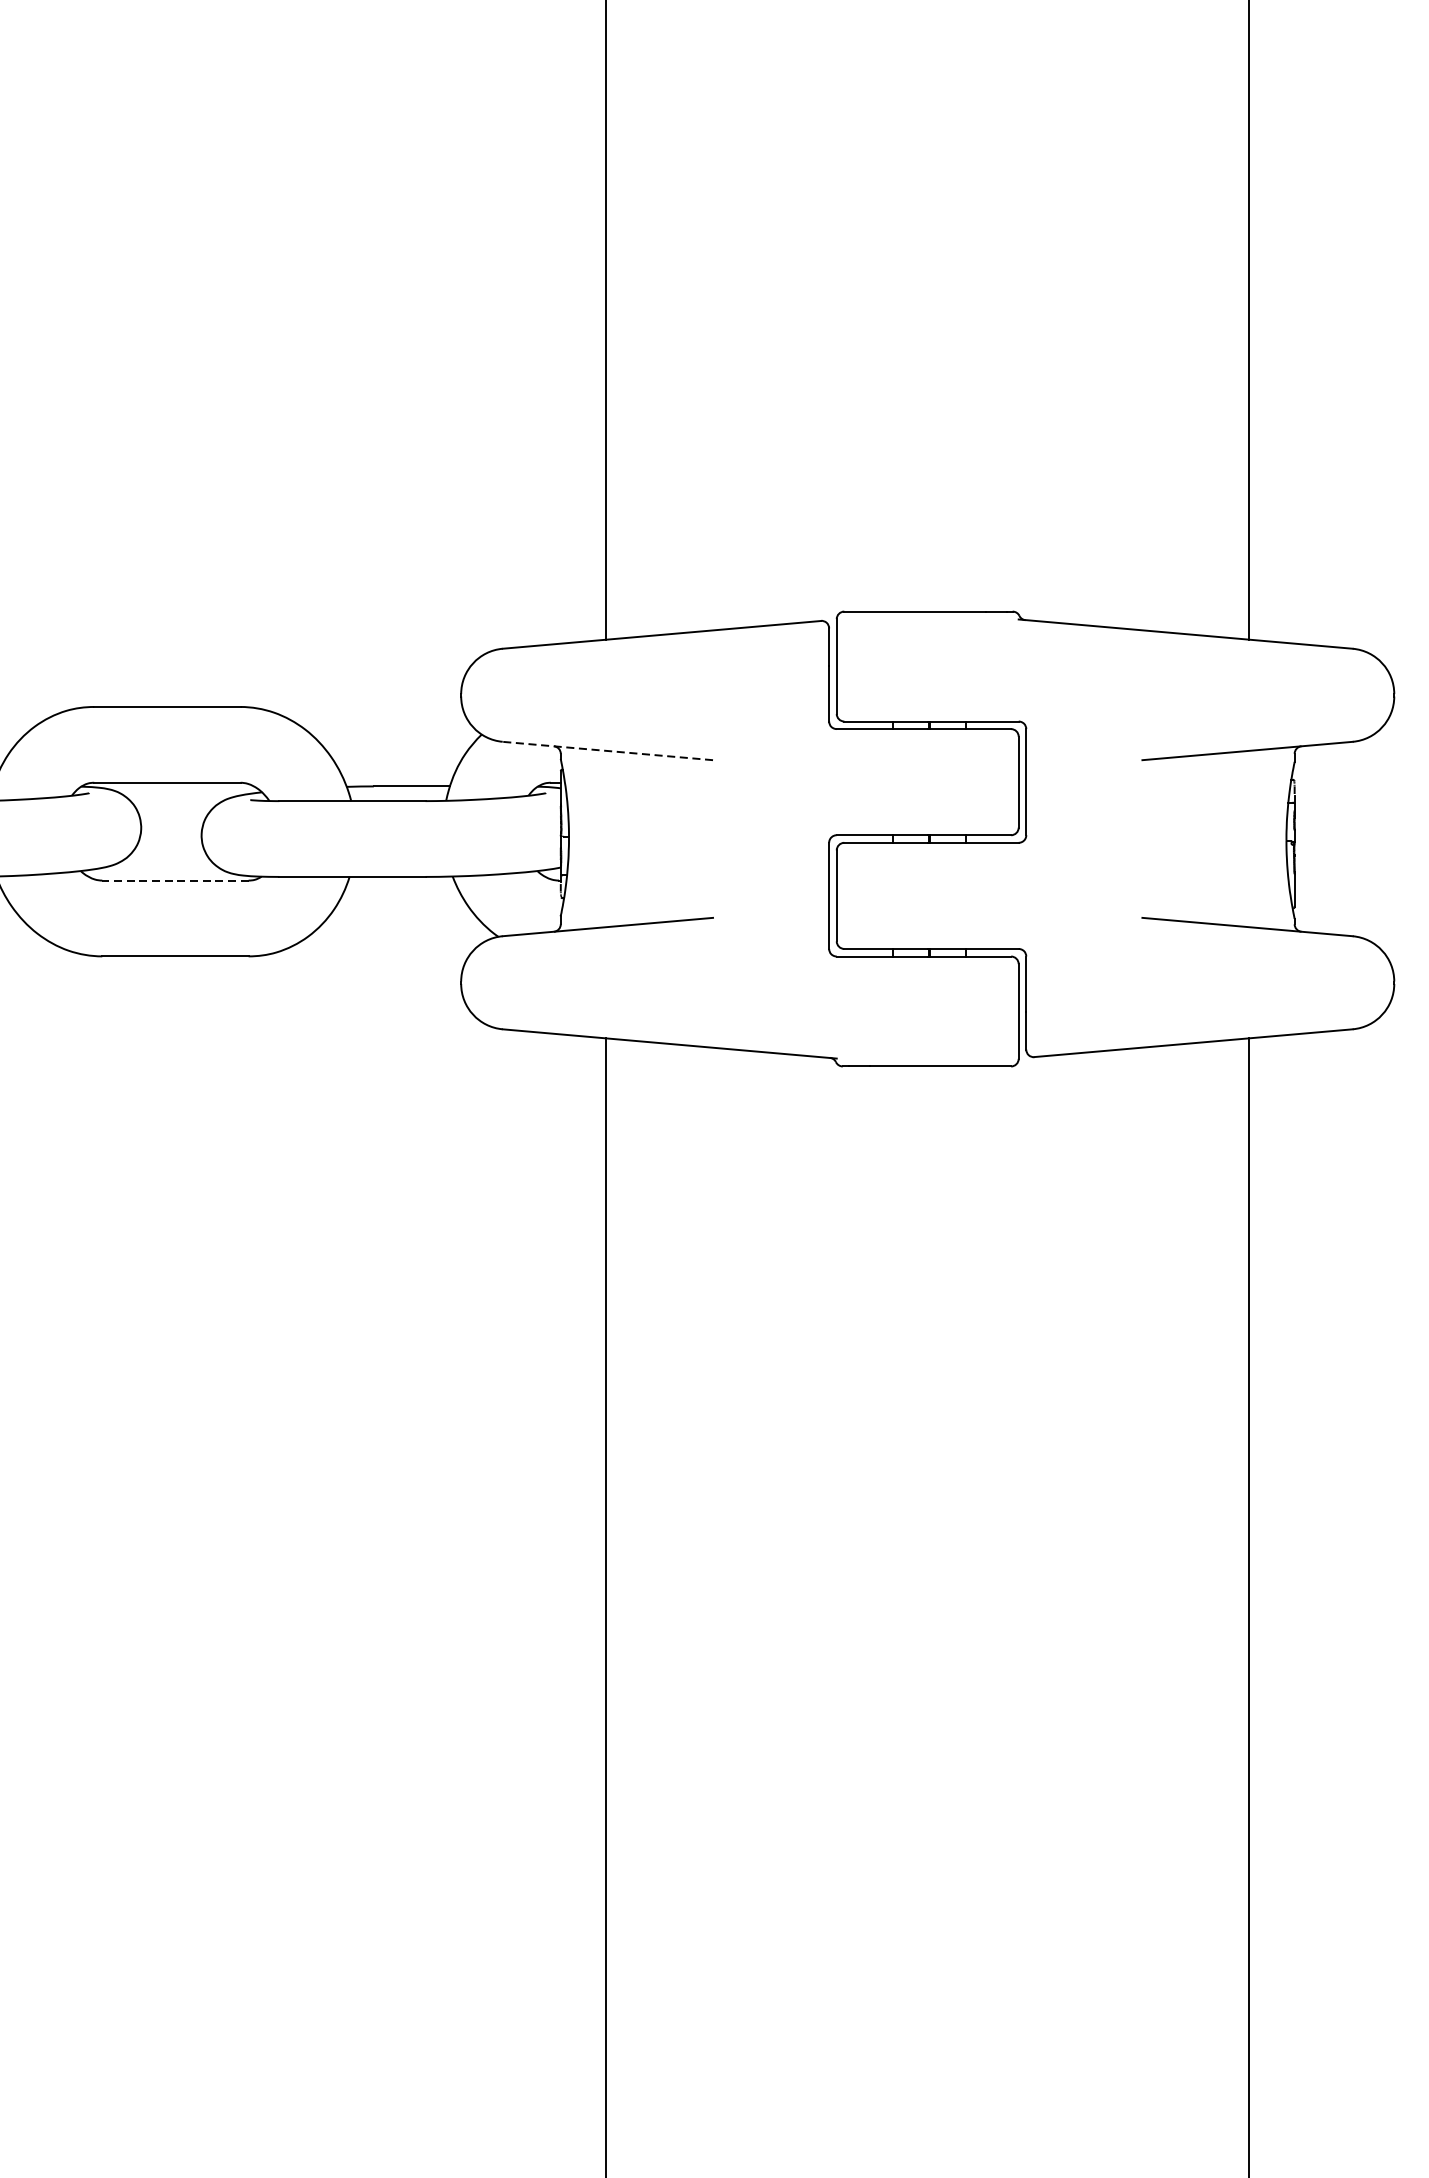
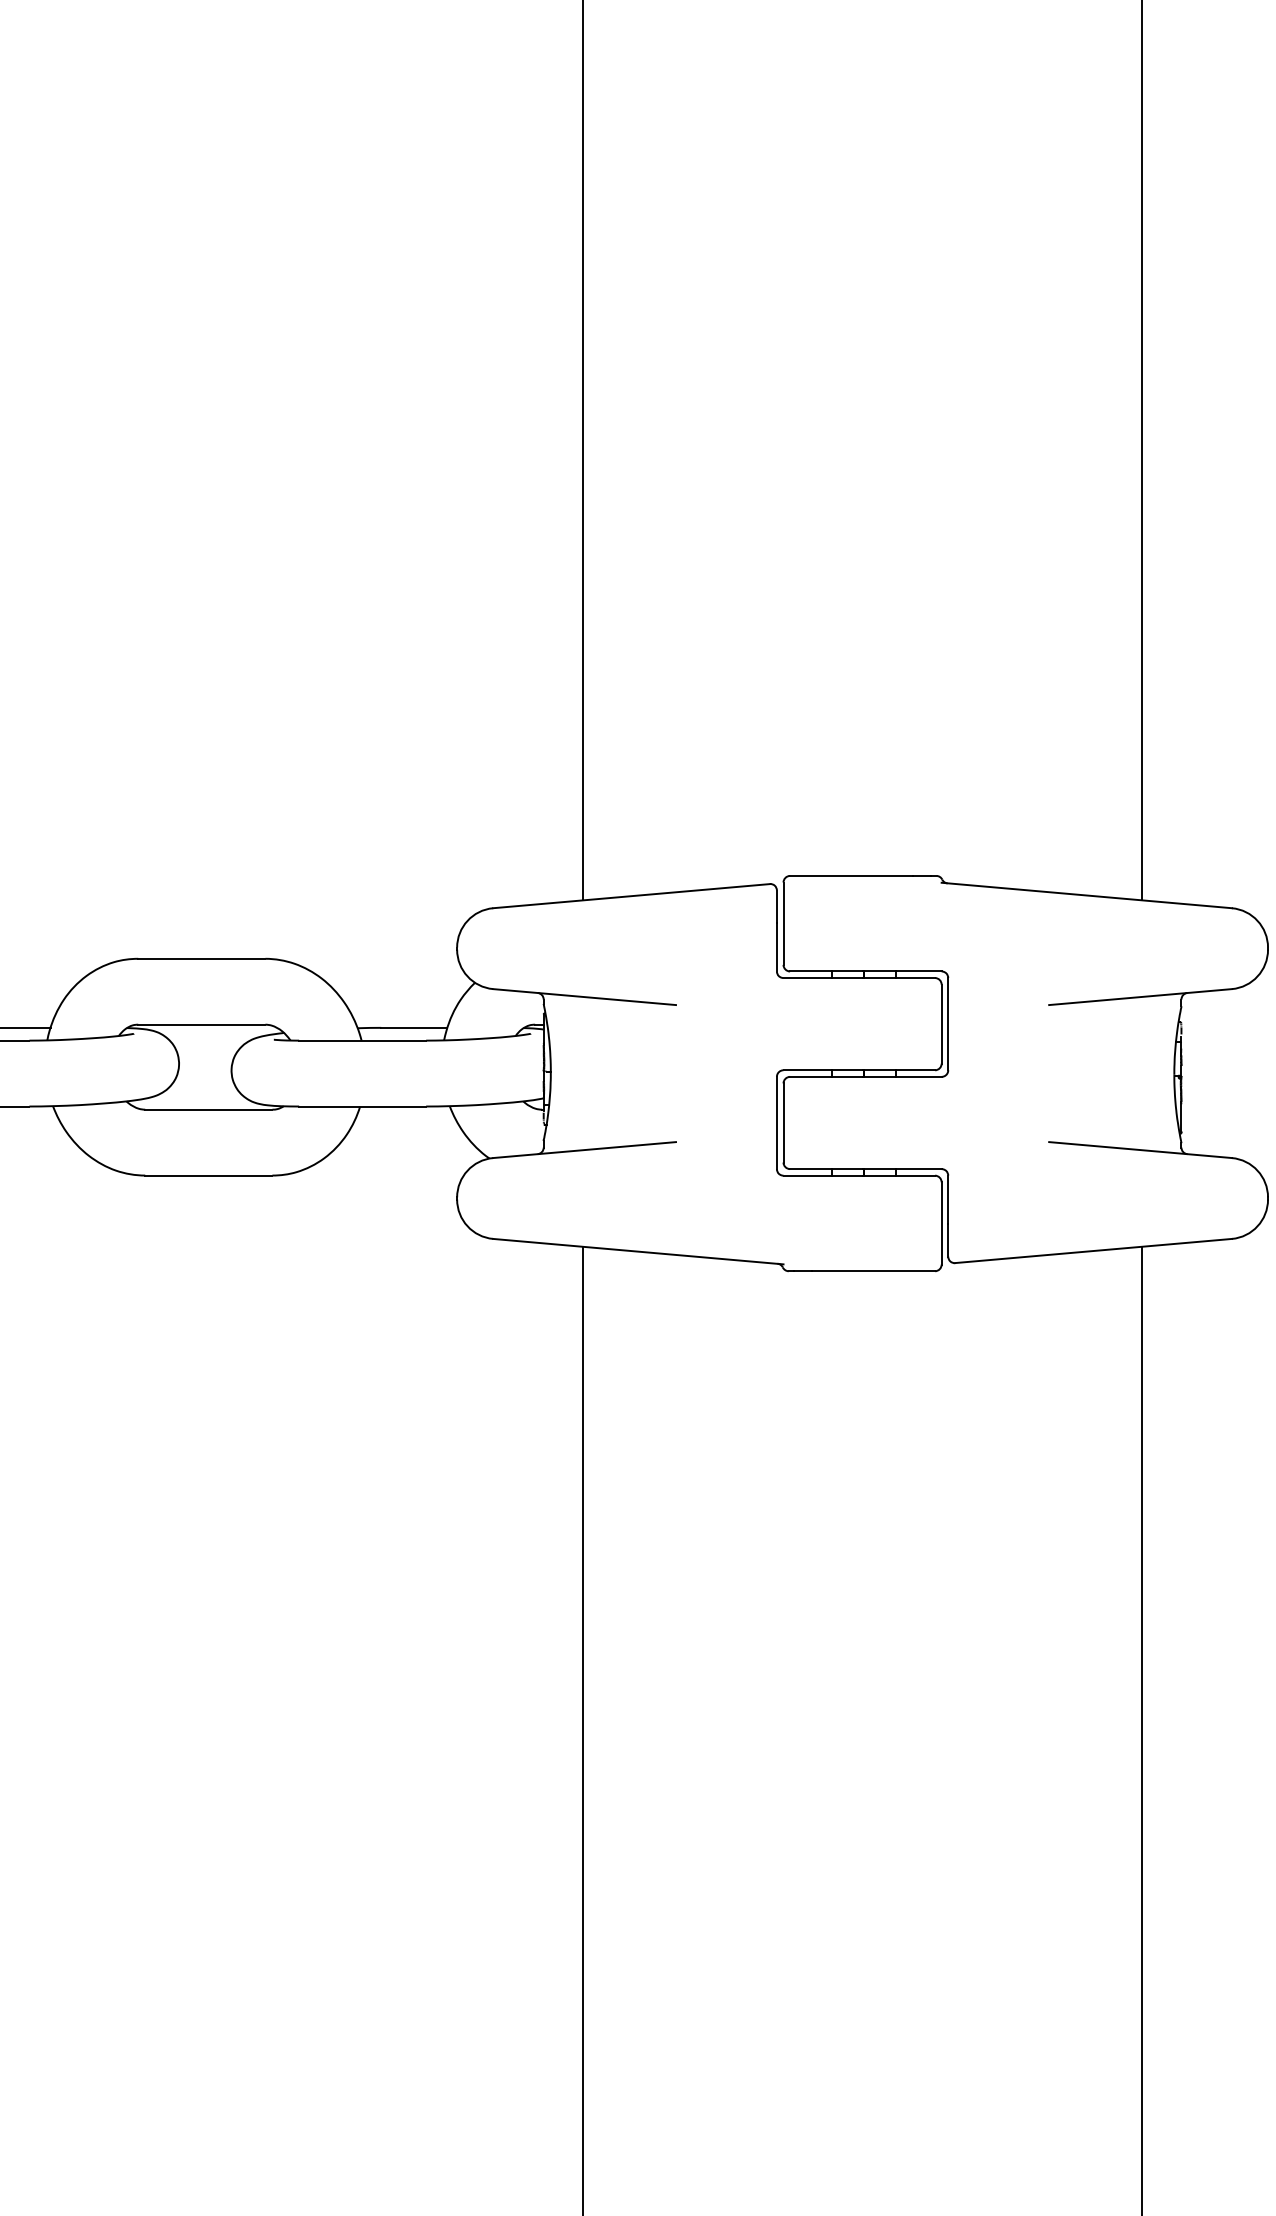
line: (607, 751) -> (584, 997), dashed -> solid
line: (175, 880) -> (208, 1109), dashed -> solid

